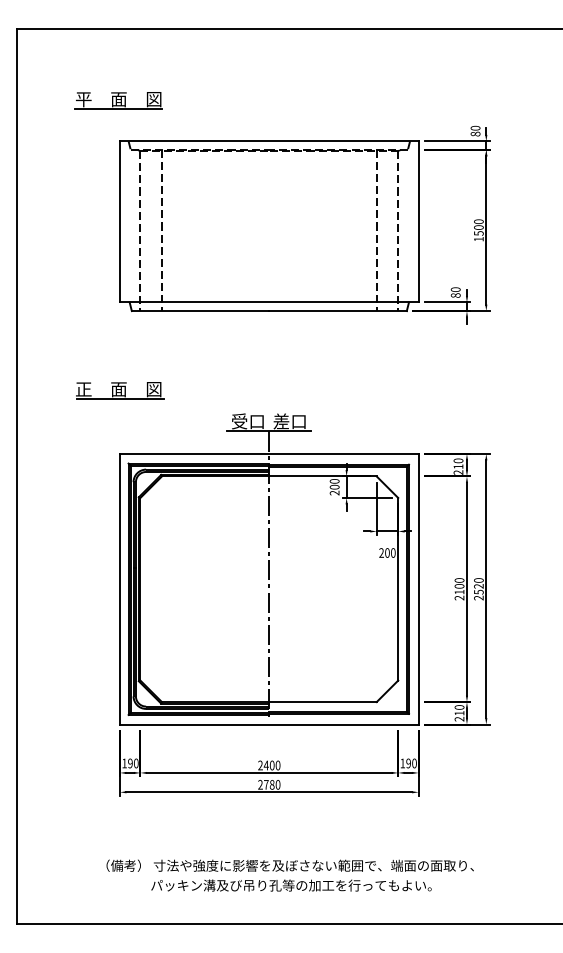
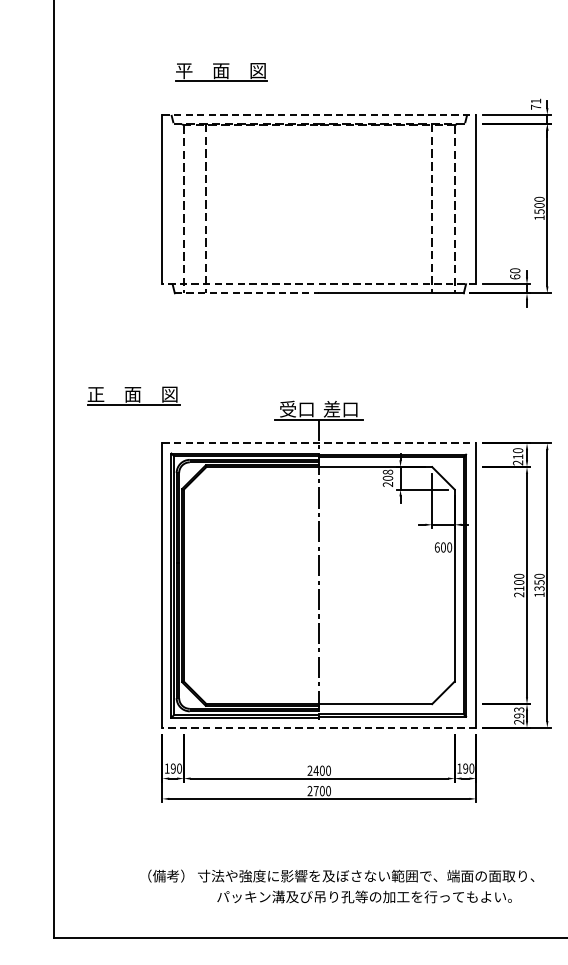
part: (118, 100) -> (220, 71), moved
text: (475, 130) -> (535, 103), 80 -> 71
line: (269, 141) -> (319, 115), solid -> dashed
text: (455, 295) -> (514, 276), 80 -> 60
line: (268, 302) -> (318, 284), solid -> dashed
line: (200, 311) -> (246, 293), solid -> dashed
part: (120, 390) -> (134, 395), moved
line: (269, 453) -> (319, 442), solid -> dashed
text: (335, 481) -> (388, 472), 200 -> 208
text: (381, 552) -> (437, 546), 200 -> 600
text: (478, 592) -> (539, 588), 2520 -> 1350
text: (459, 710) -> (519, 712), 210 -> 293
line: (268, 724) -> (318, 727), solid -> dashed
text: (271, 784) -> (321, 790), 2780 -> 2700
text: (291, 885) -> (364, 896), moved

